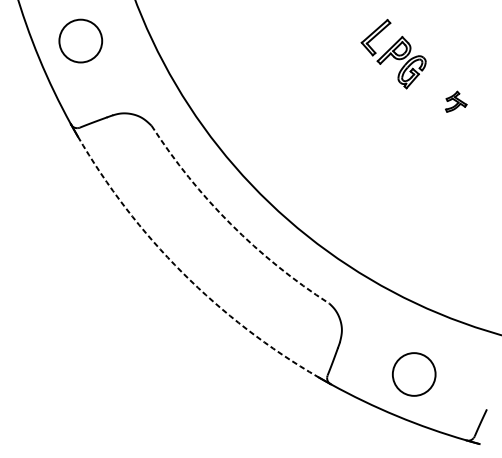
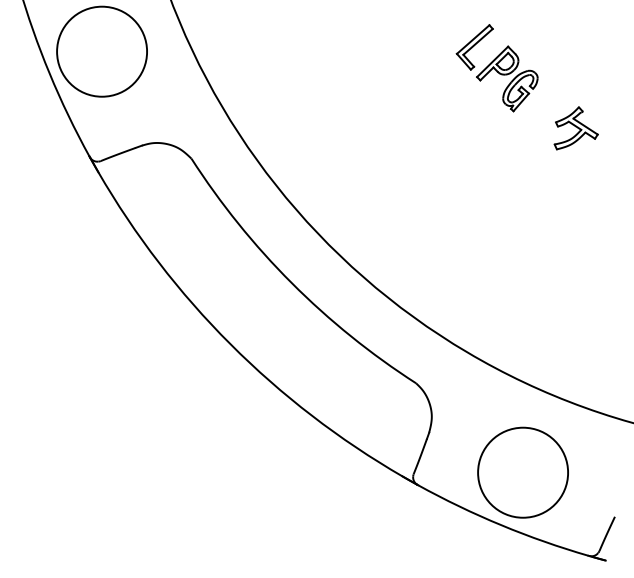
circle: (81, 40) -> (102, 51), size x1.67
part: (455, 101) -> (575, 128), size x1.67
arc: (230, 224) -> (291, 283), dashed -> solid
arc: (182, 272) -> (230, 344), dashed -> solid
circle: (414, 374) -> (523, 472), size x1.67

